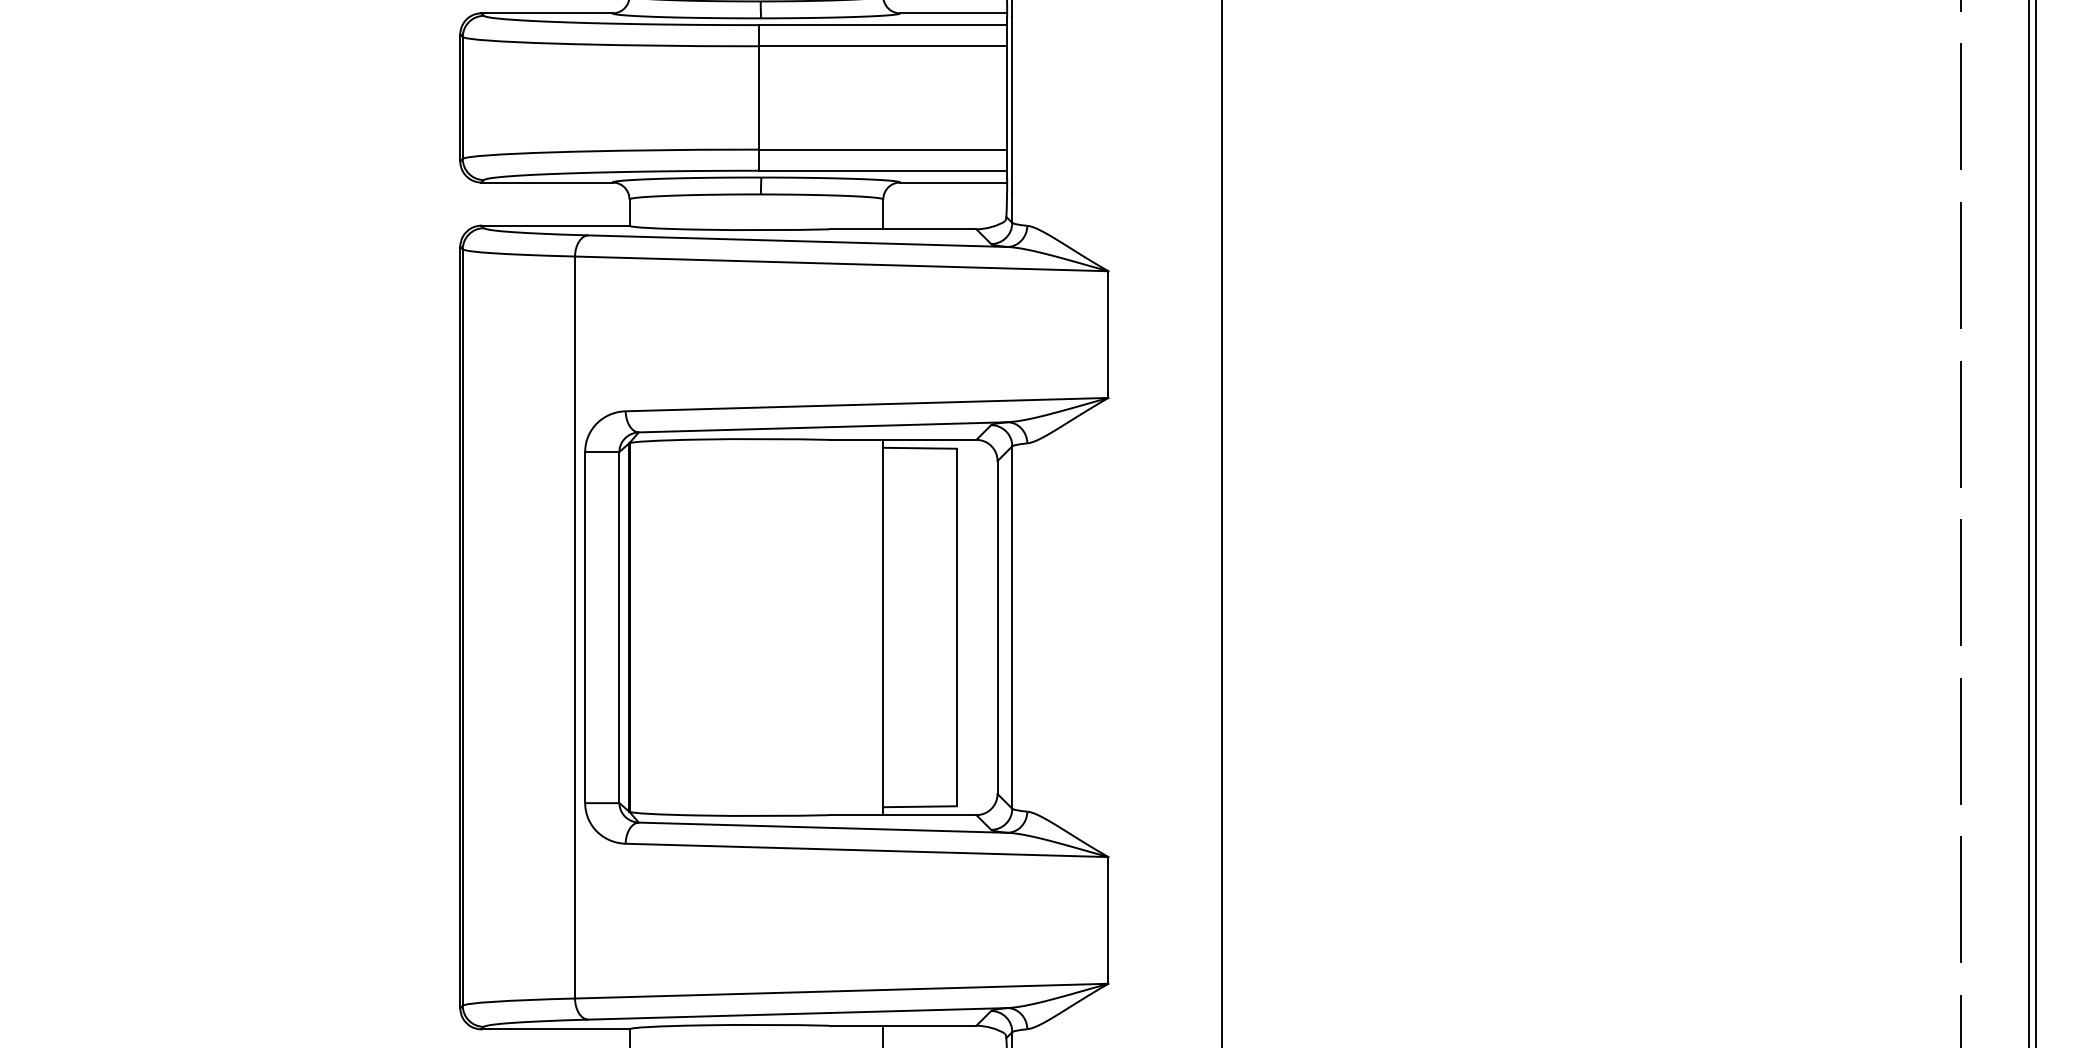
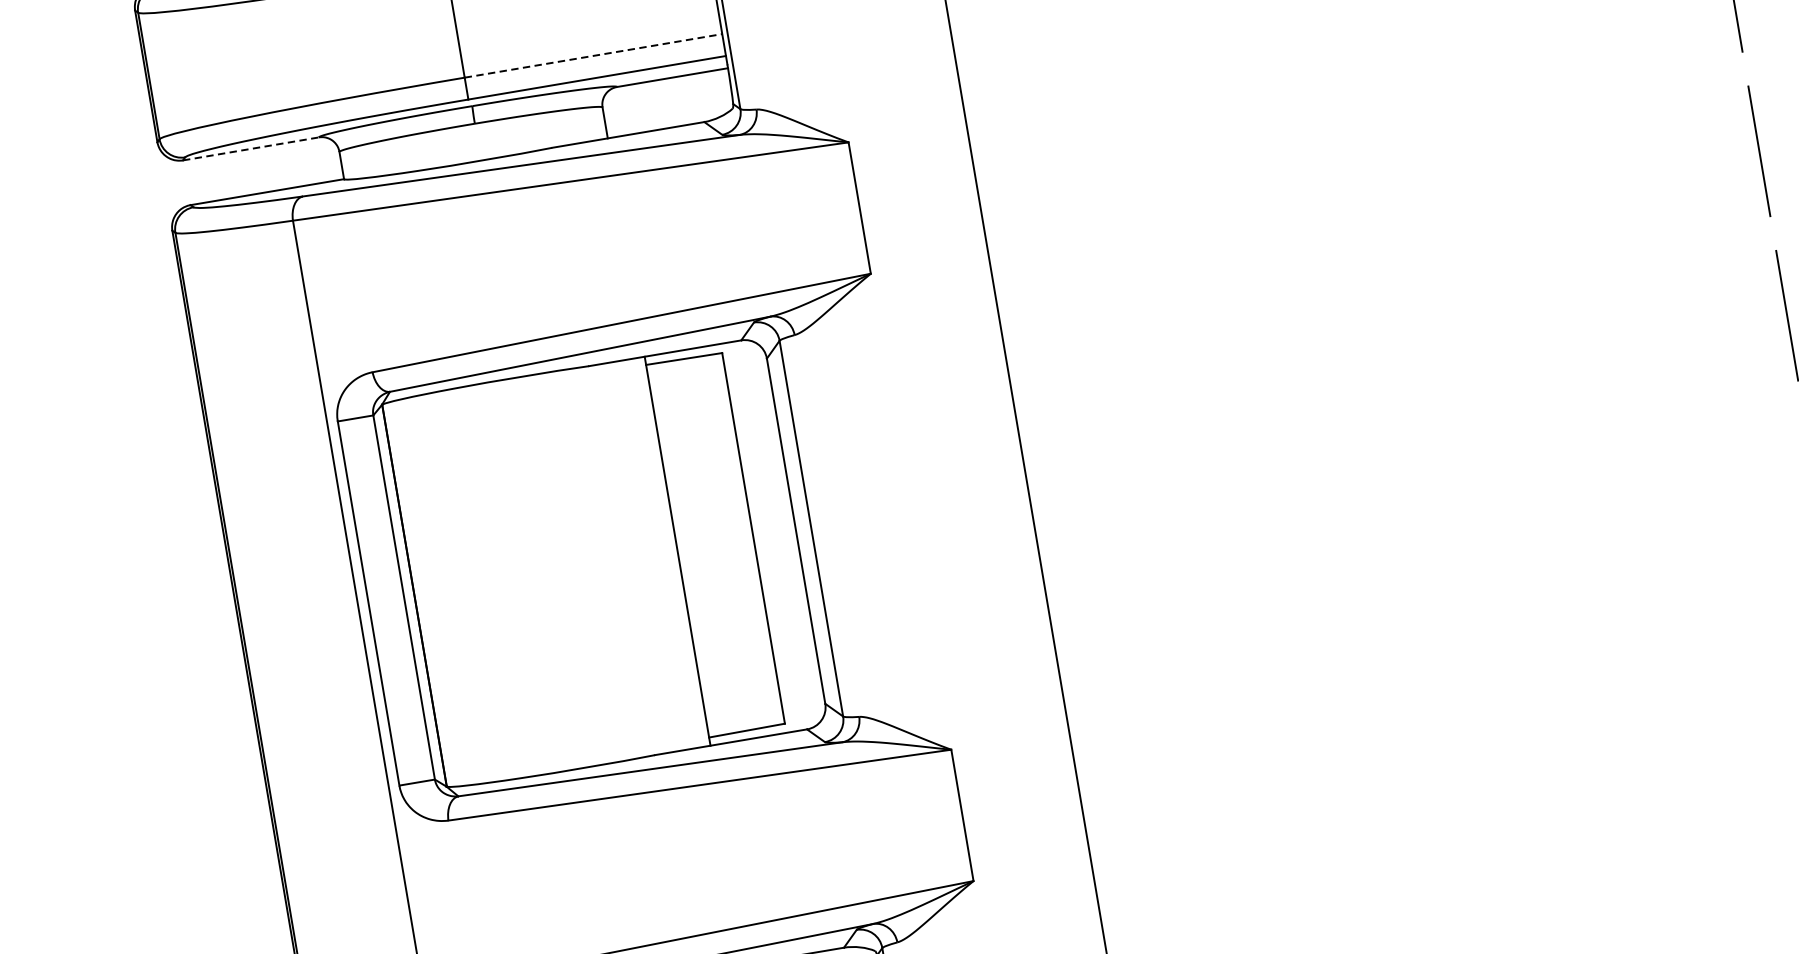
line: (883, 149) -> (594, 55), solid -> dashed
line: (547, 182) -> (251, 148), solid -> dashed

